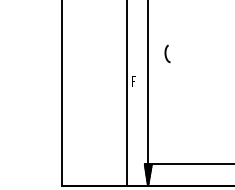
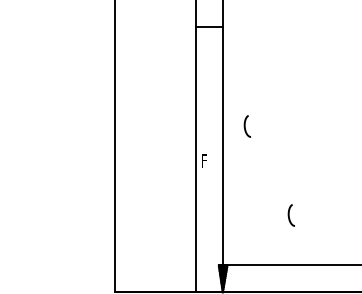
curve: (201, 124) -> (289, 215), added

